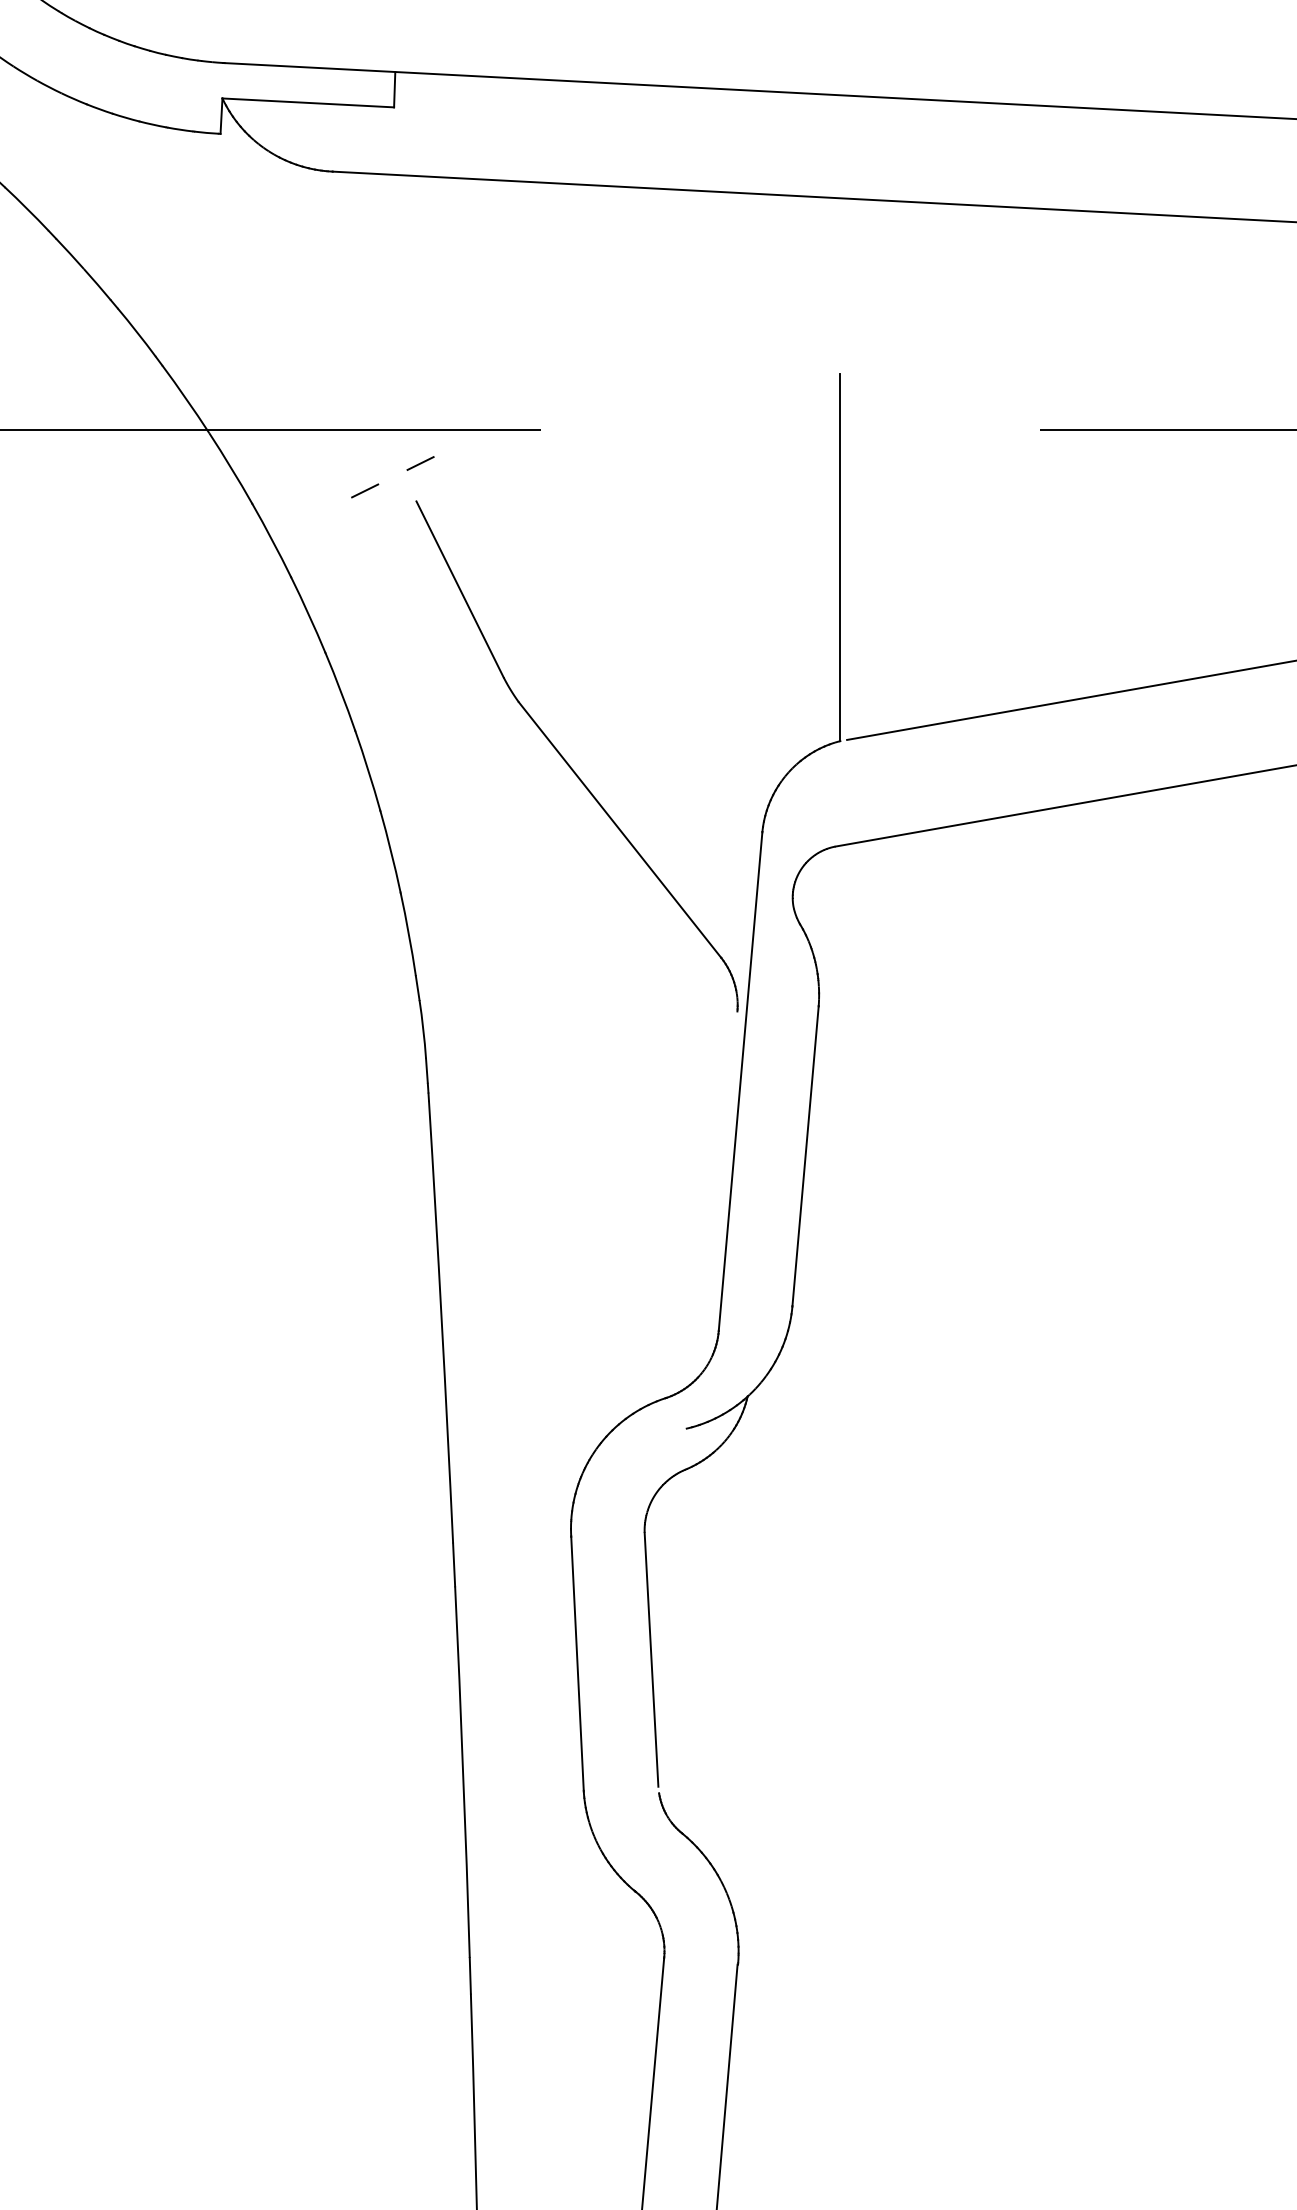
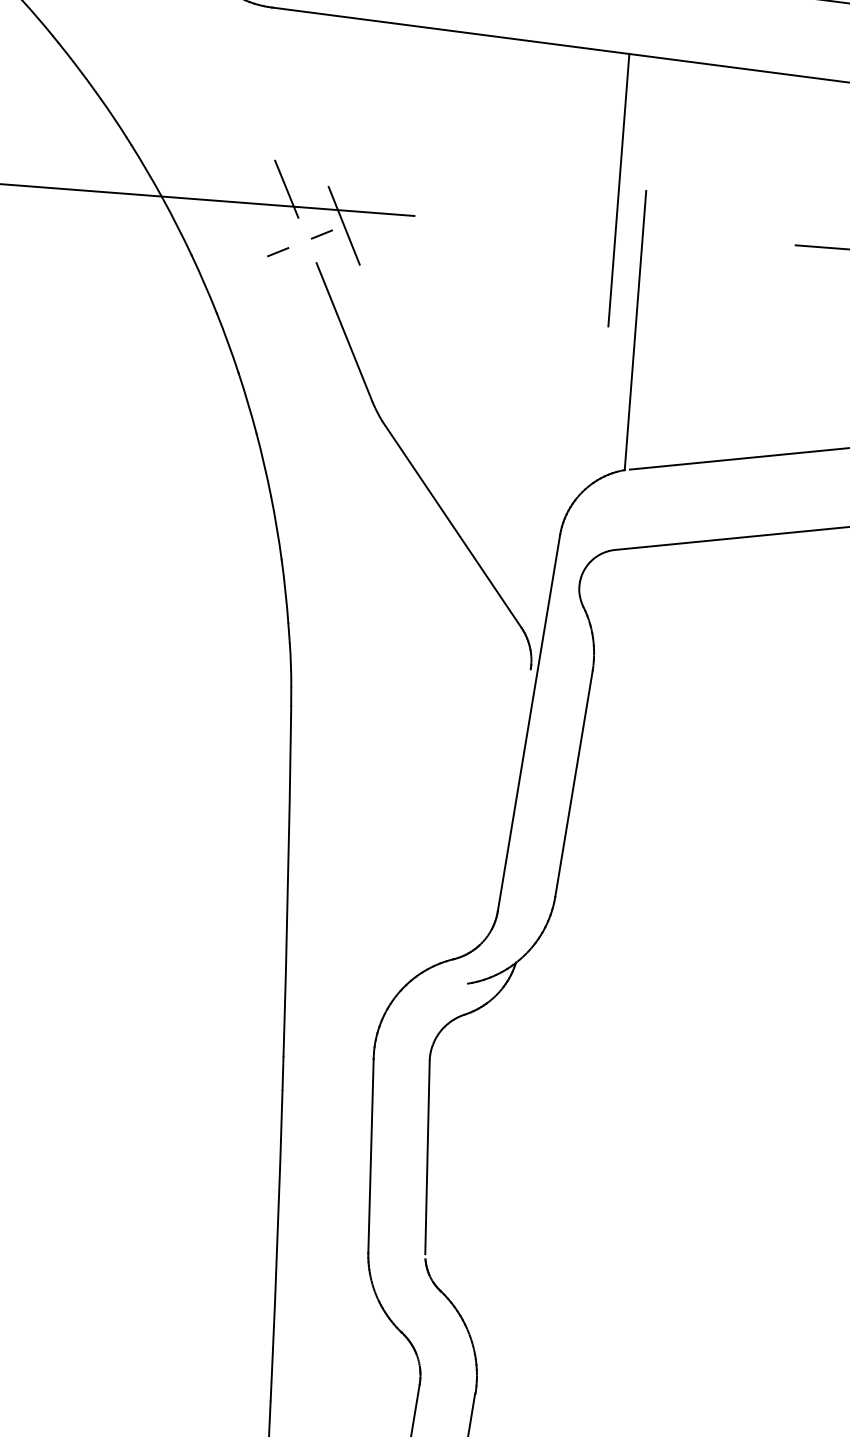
line: (804, 375) -> (618, 190), added
line: (369, 407) -> (286, 189), added
line: (448, 449) -> (343, 225), added

